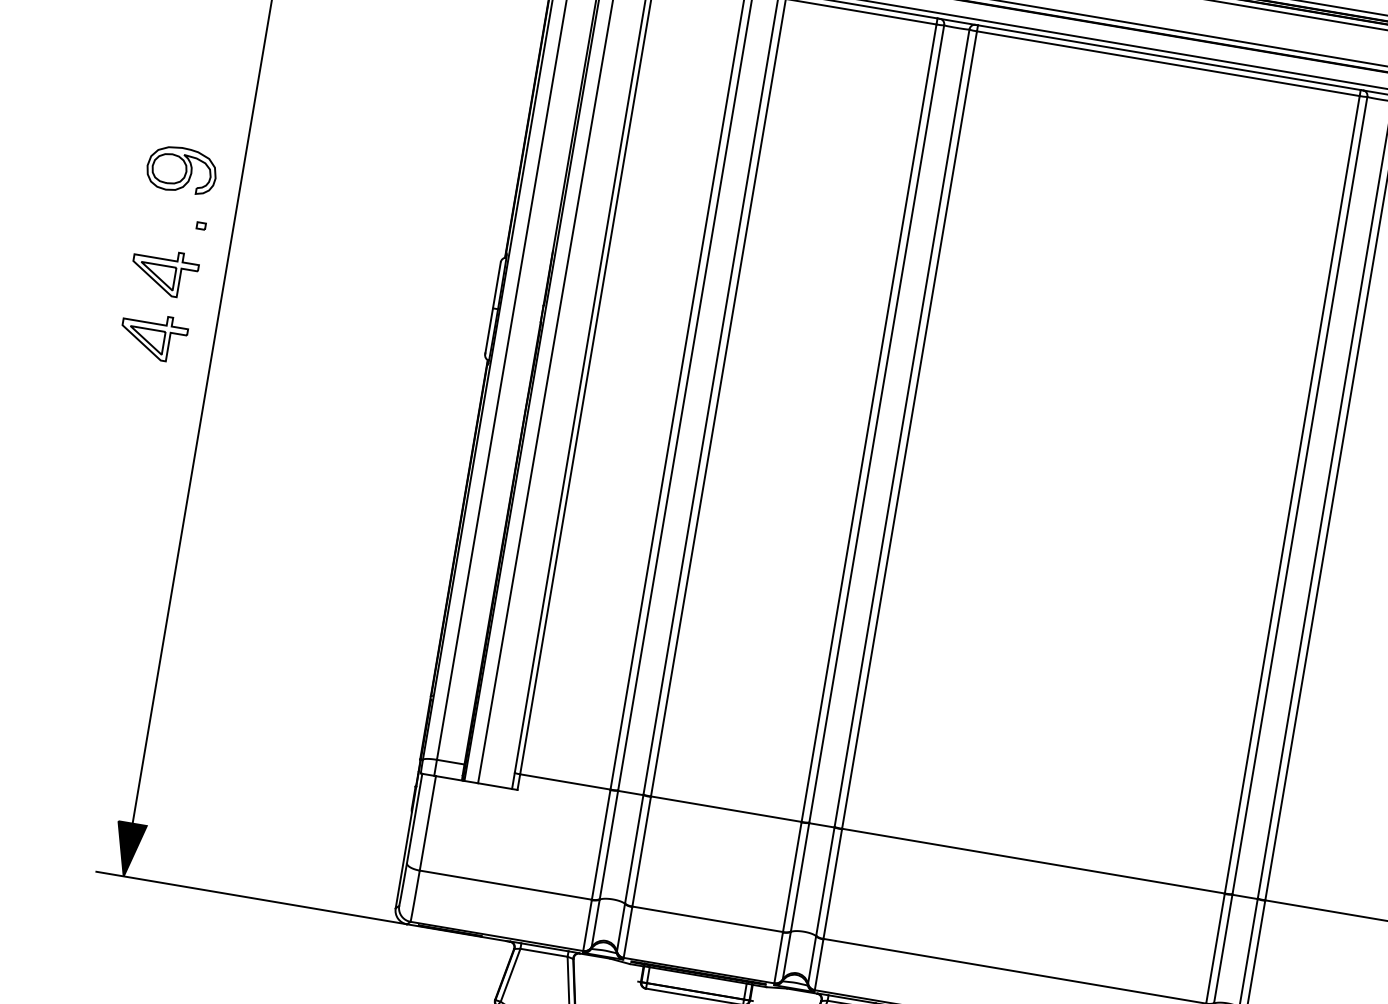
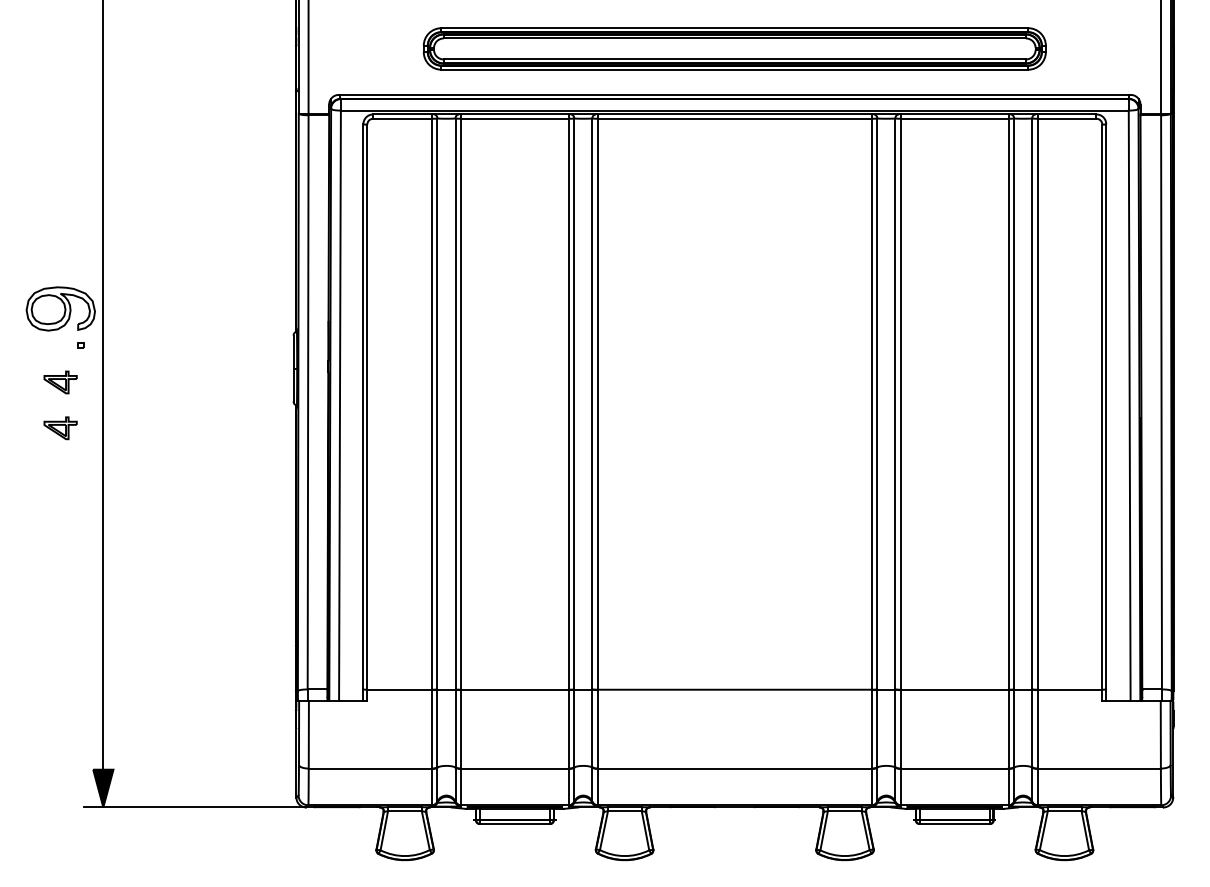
part: (181, 169) -> (60, 308), size x1.4
part: (164, 272) -> (60, 382), size x0.7
part: (153, 335) -> (60, 427), size x0.7

